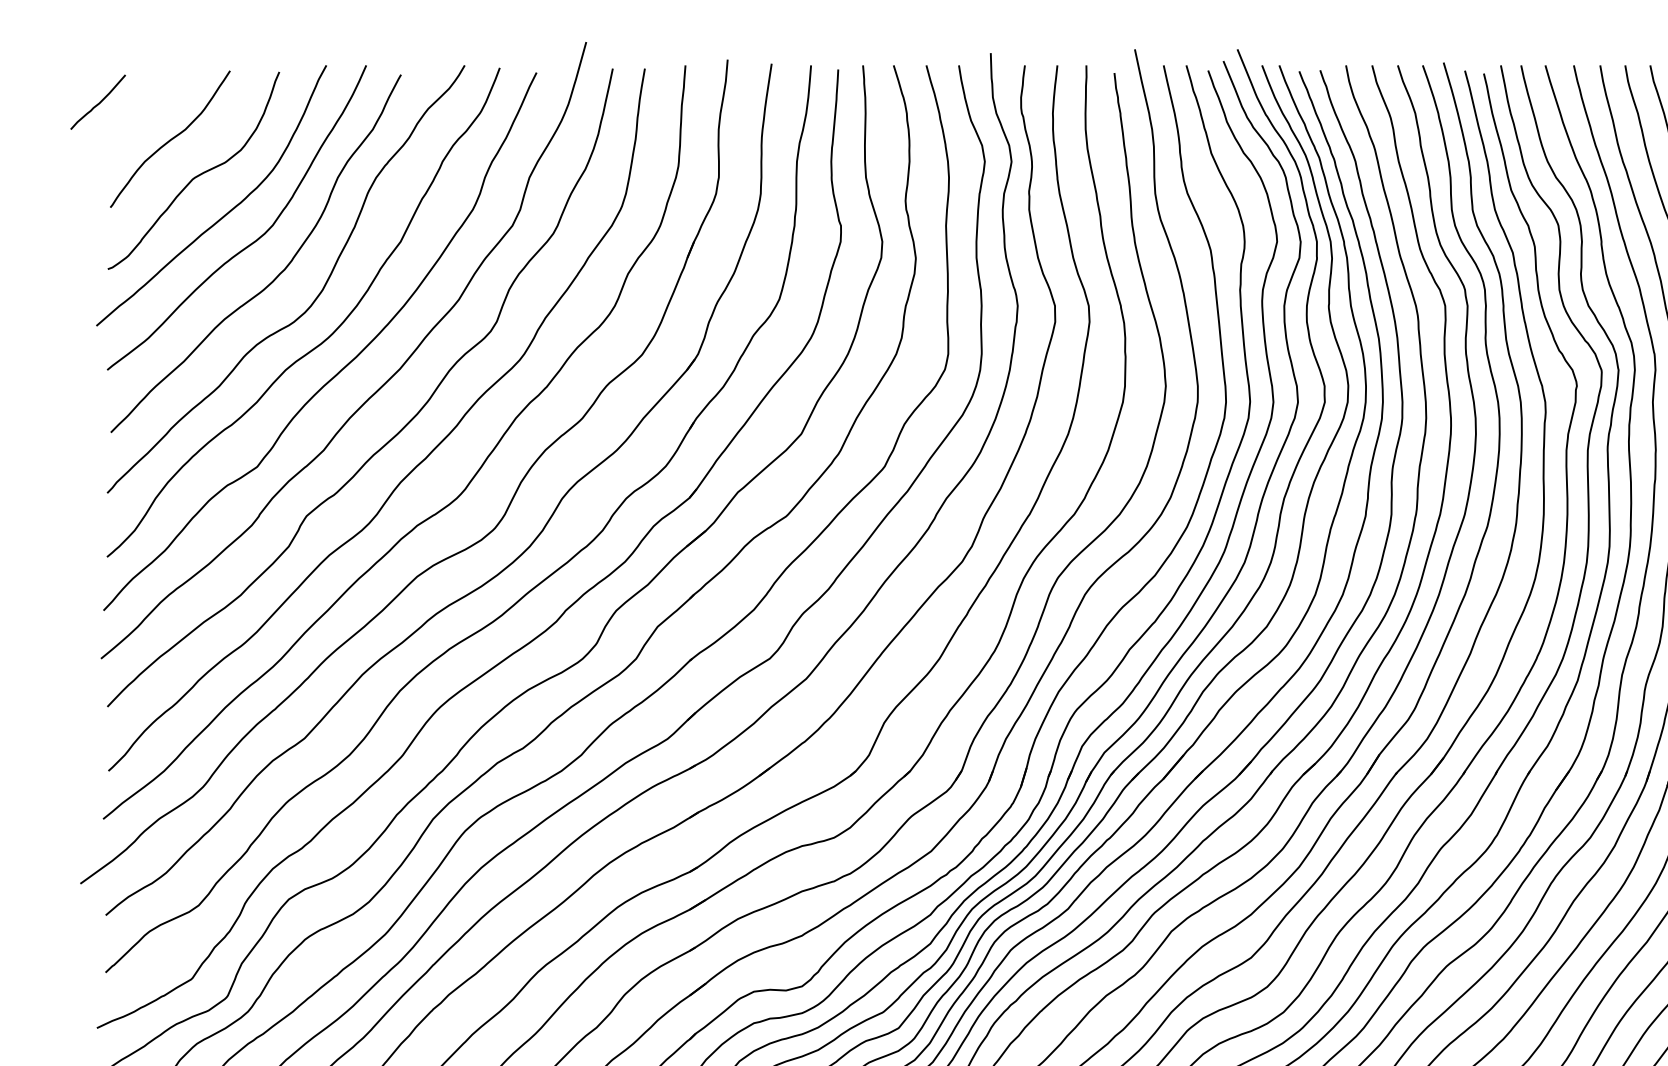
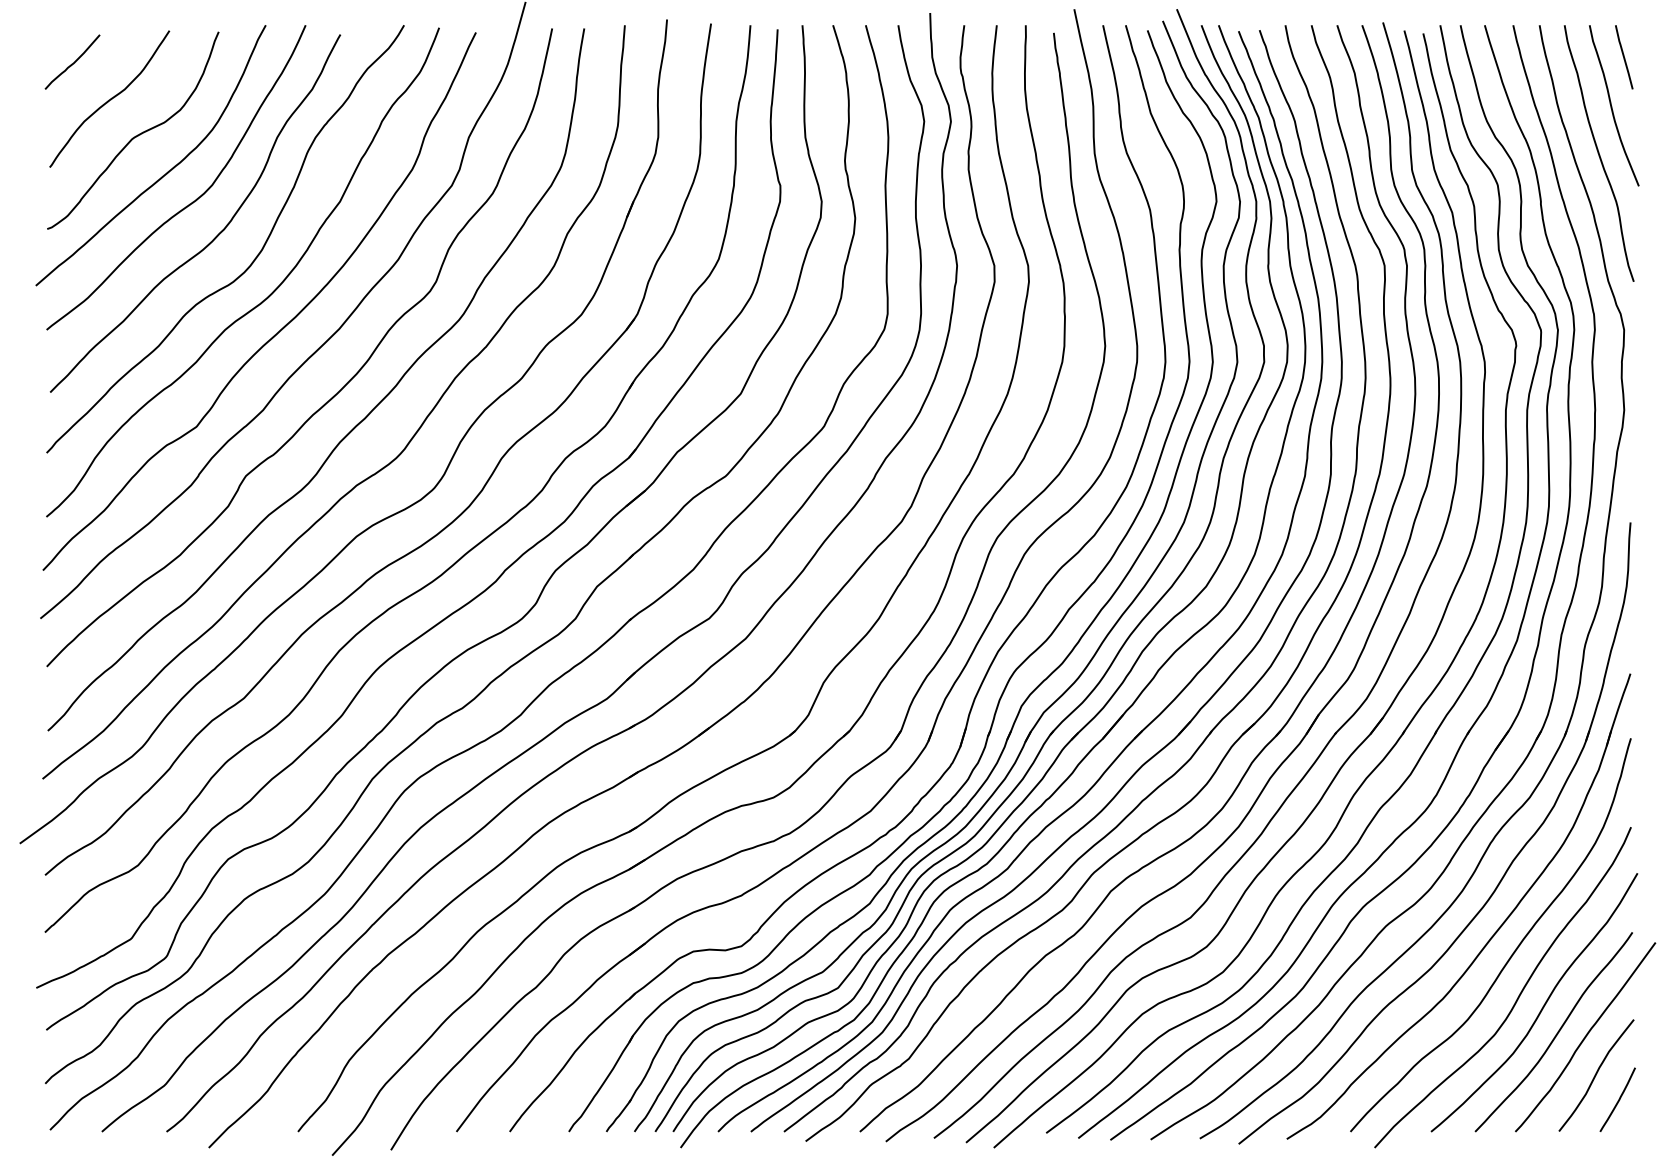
curve: (99, 102) -> (73, 62), moved

